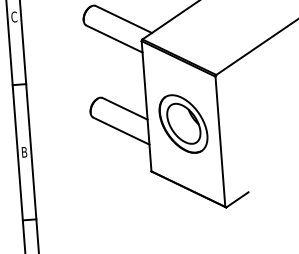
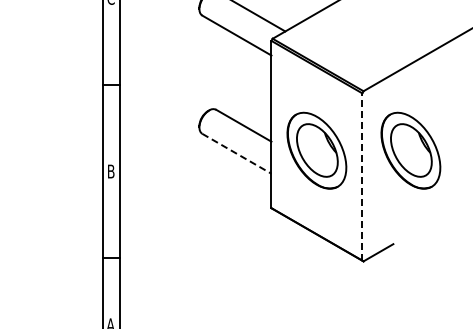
part: (256, 118) -> (410, 150), added
line: (121, 130) -> (236, 153), solid -> dashed
line: (220, 142) -> (362, 177), solid -> dashed

